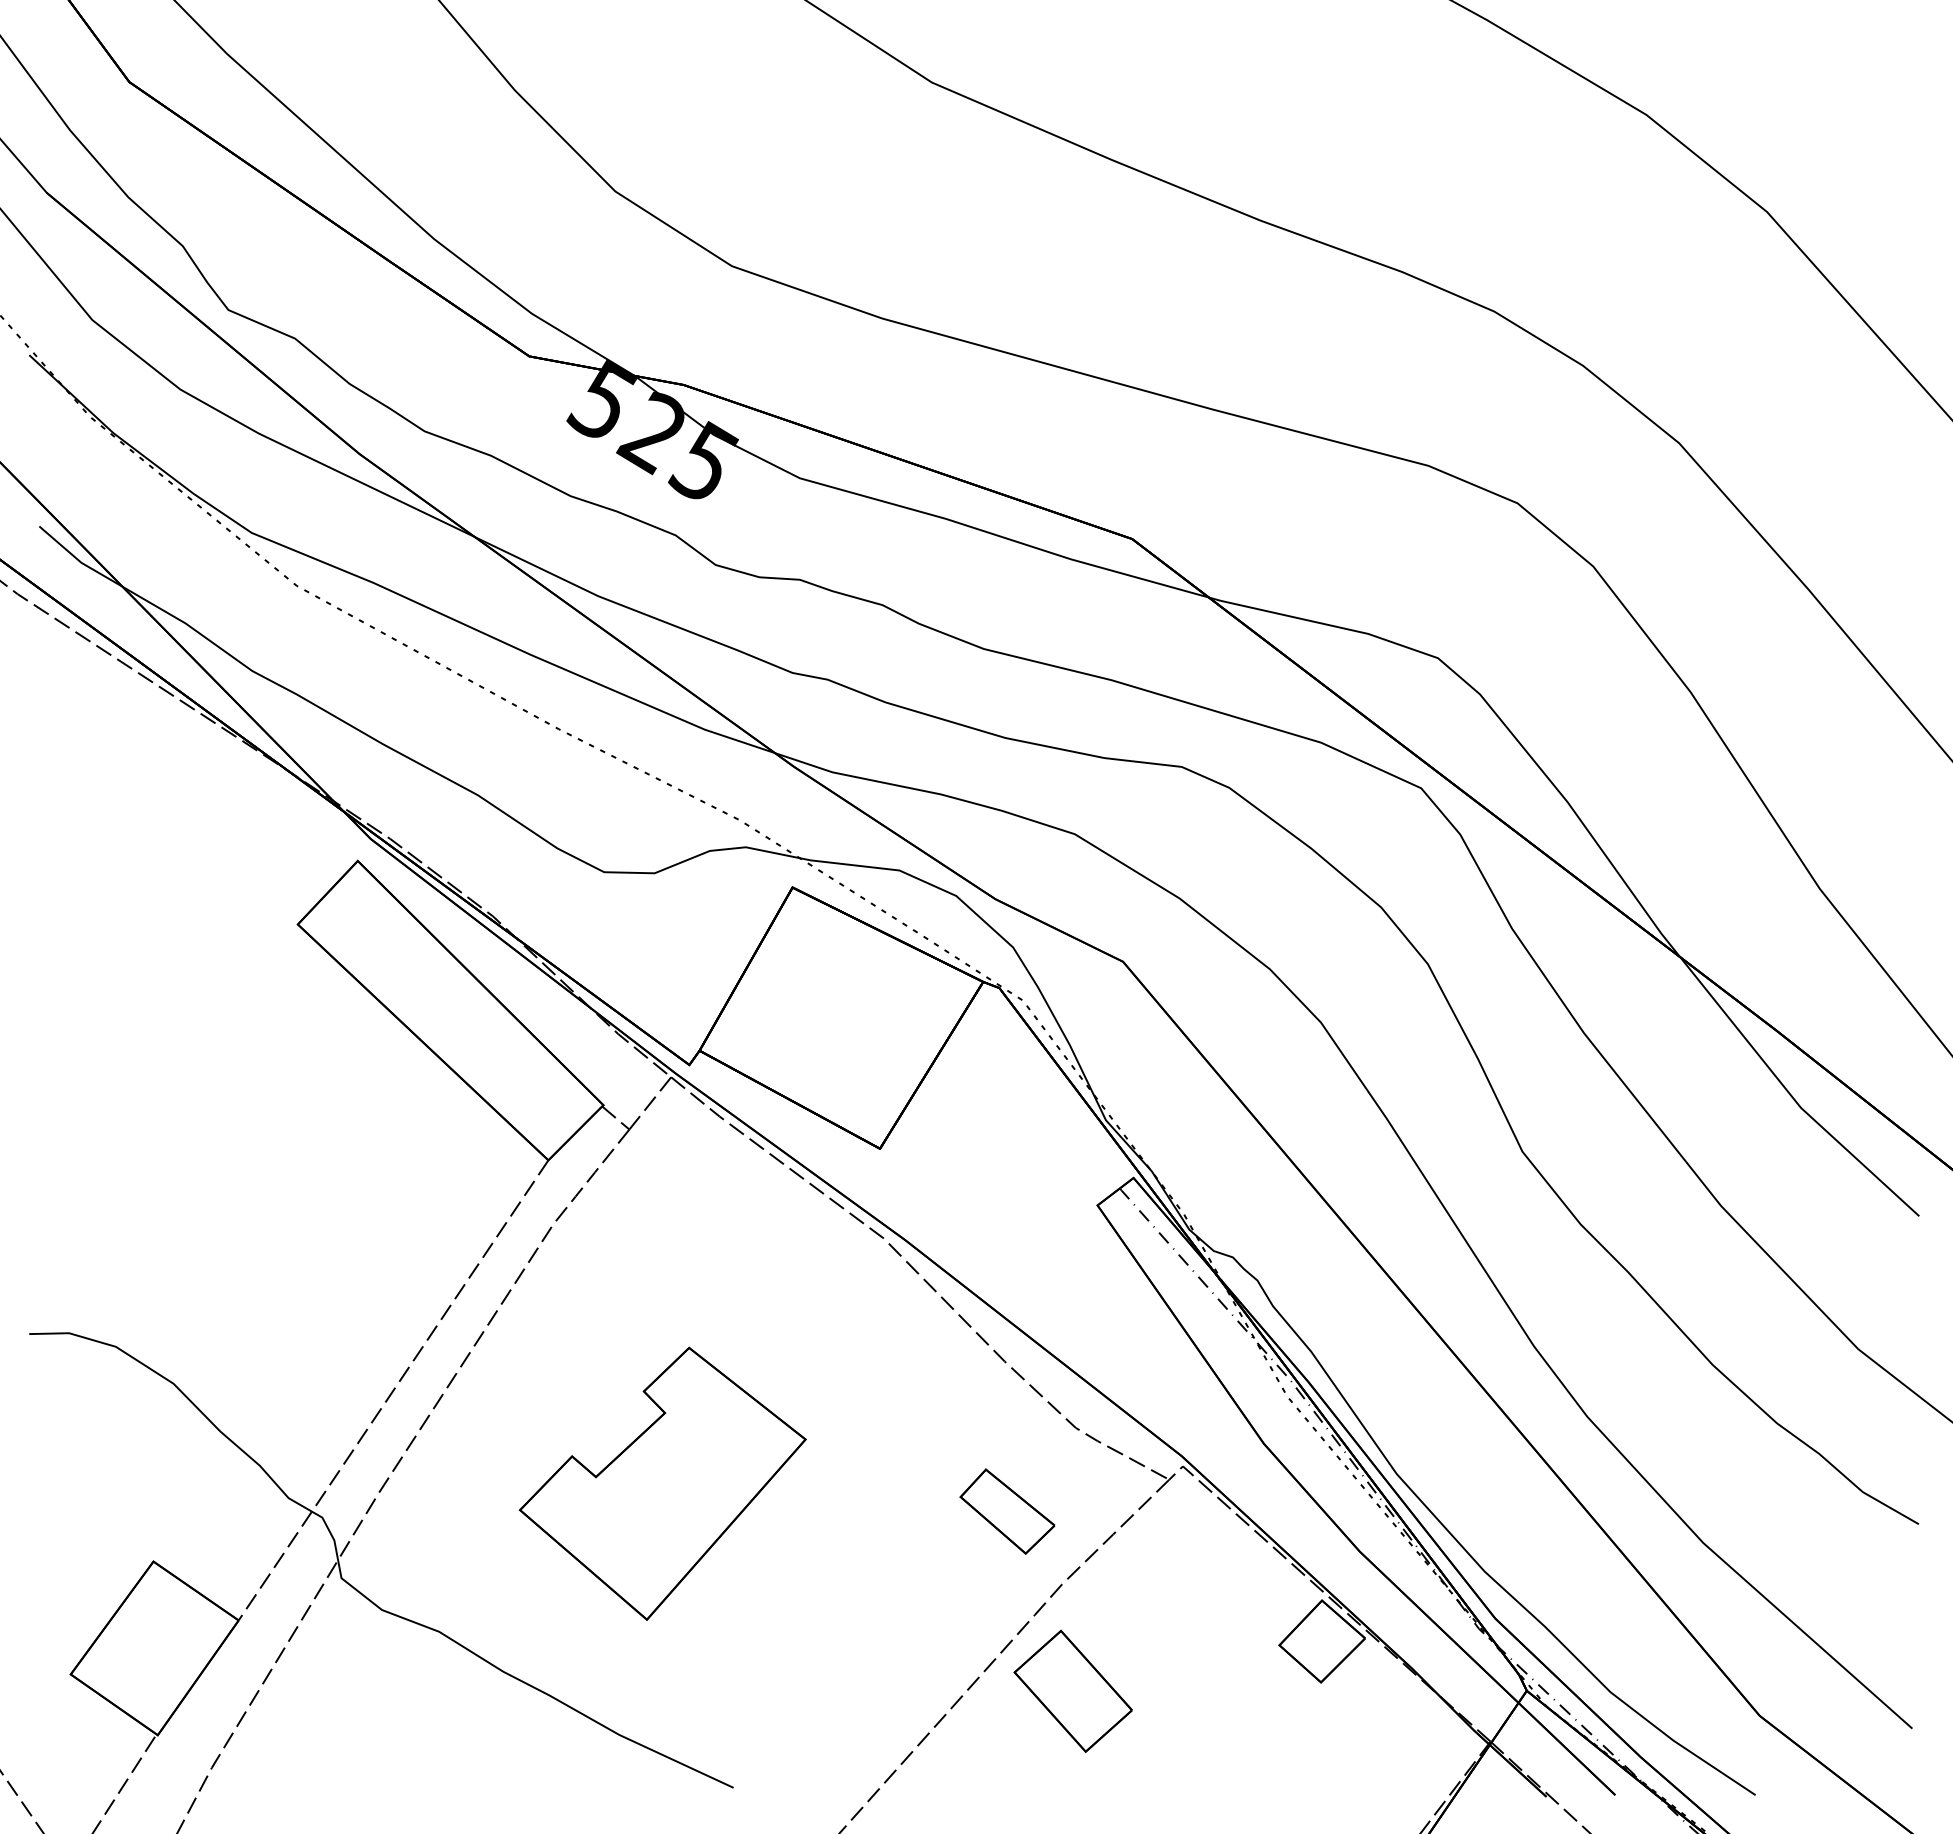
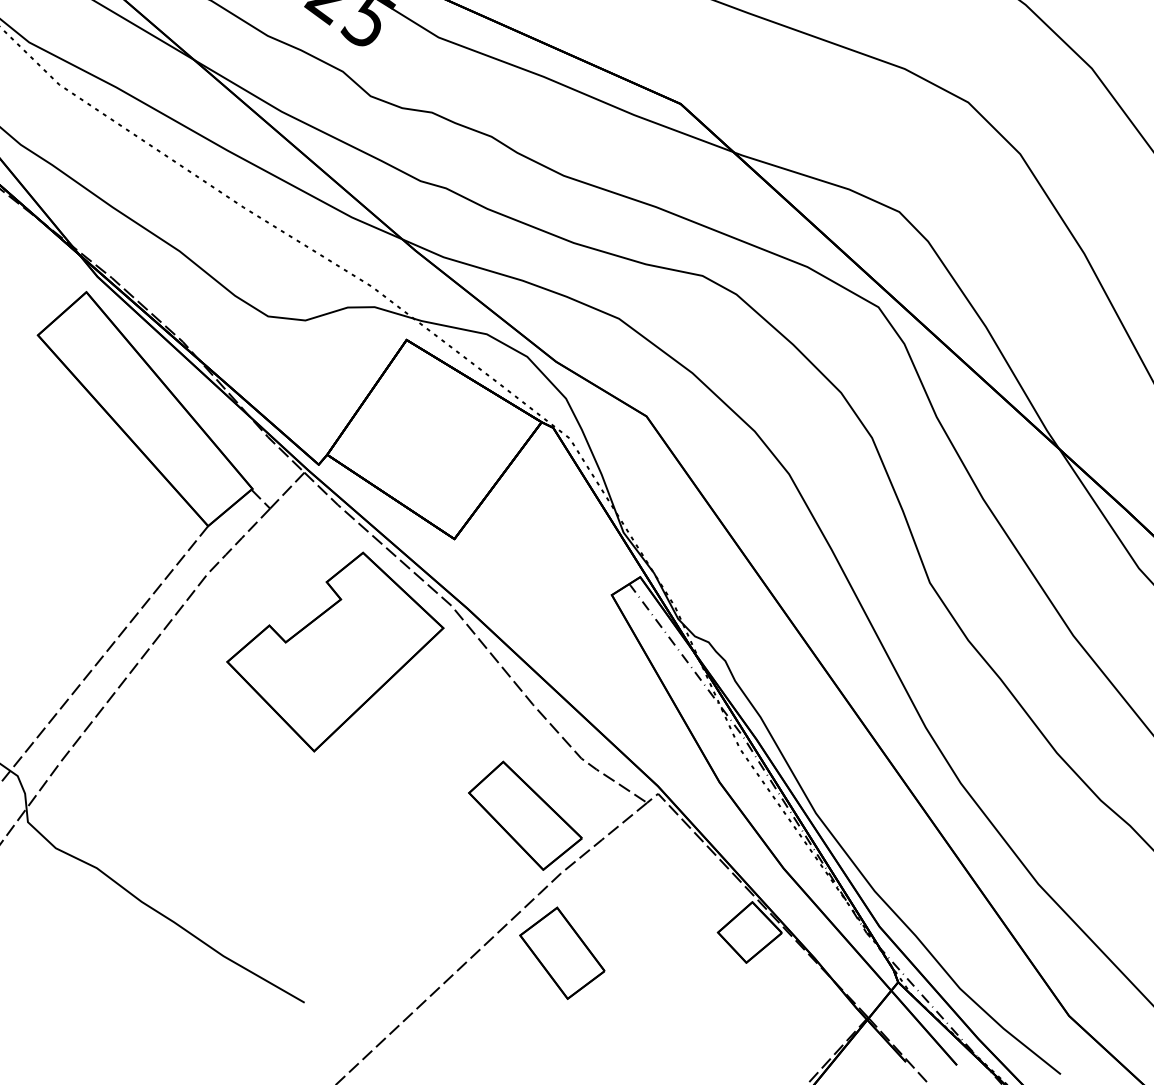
part: (662, 1483) -> (334, 651), moved
part: (1007, 1511) -> (525, 815), size x1.67

